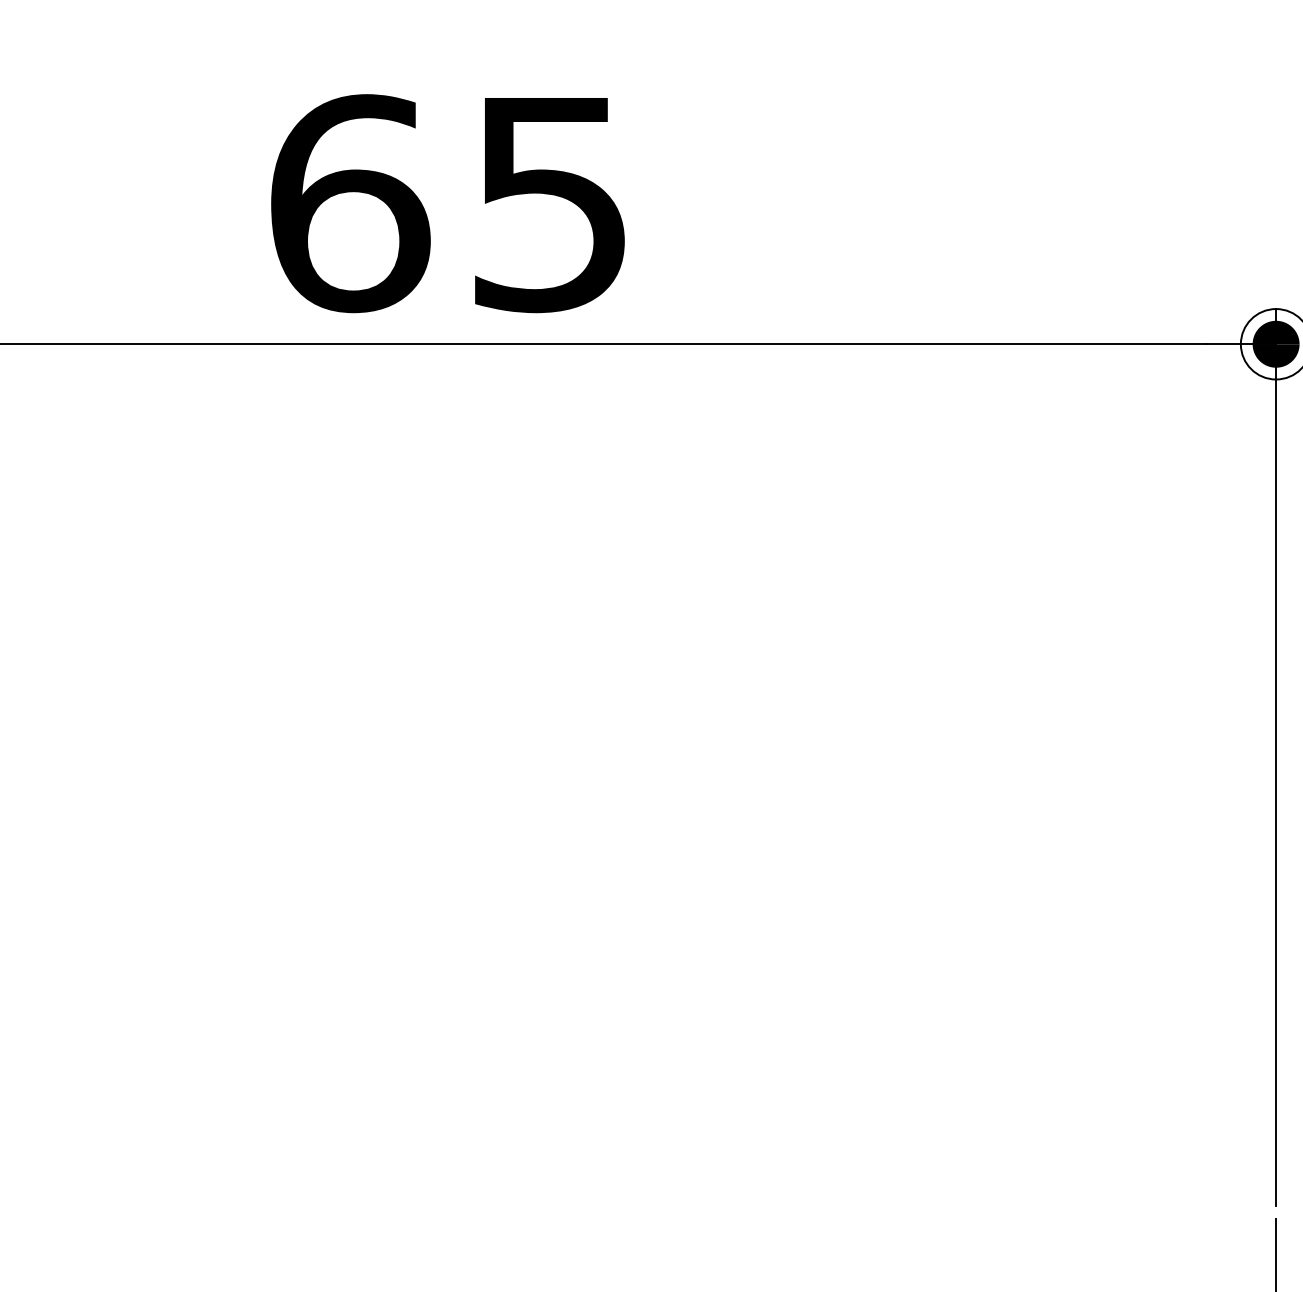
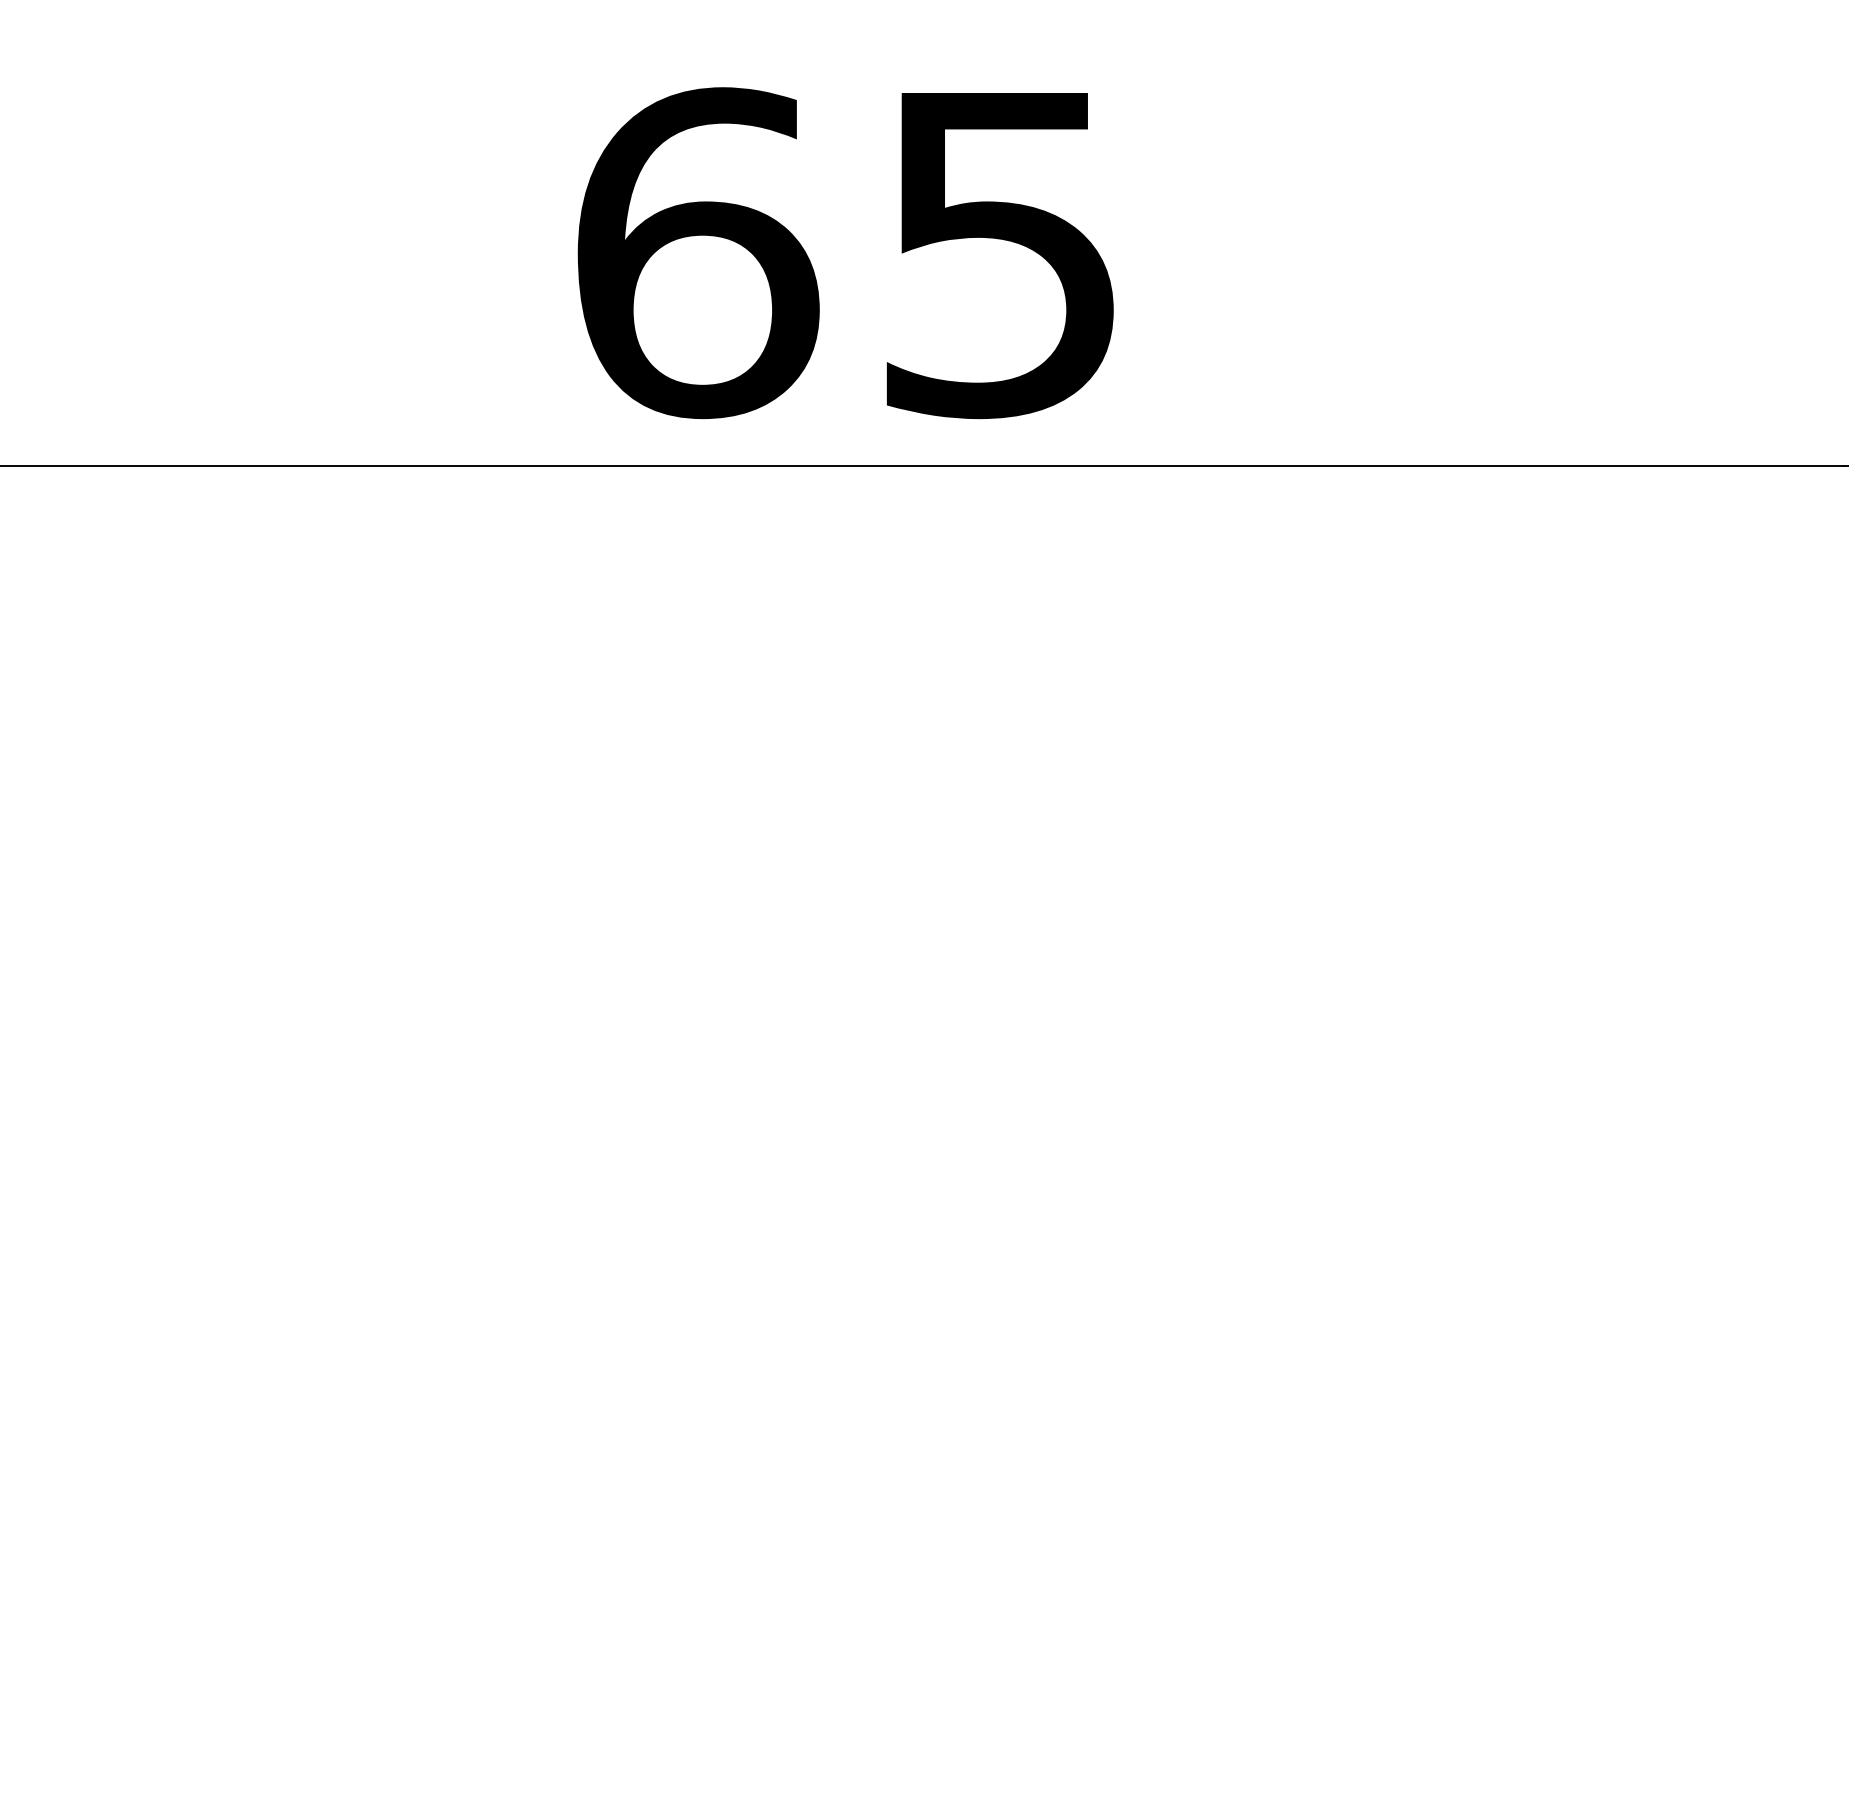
text: (447, 203) -> (845, 252), moved

